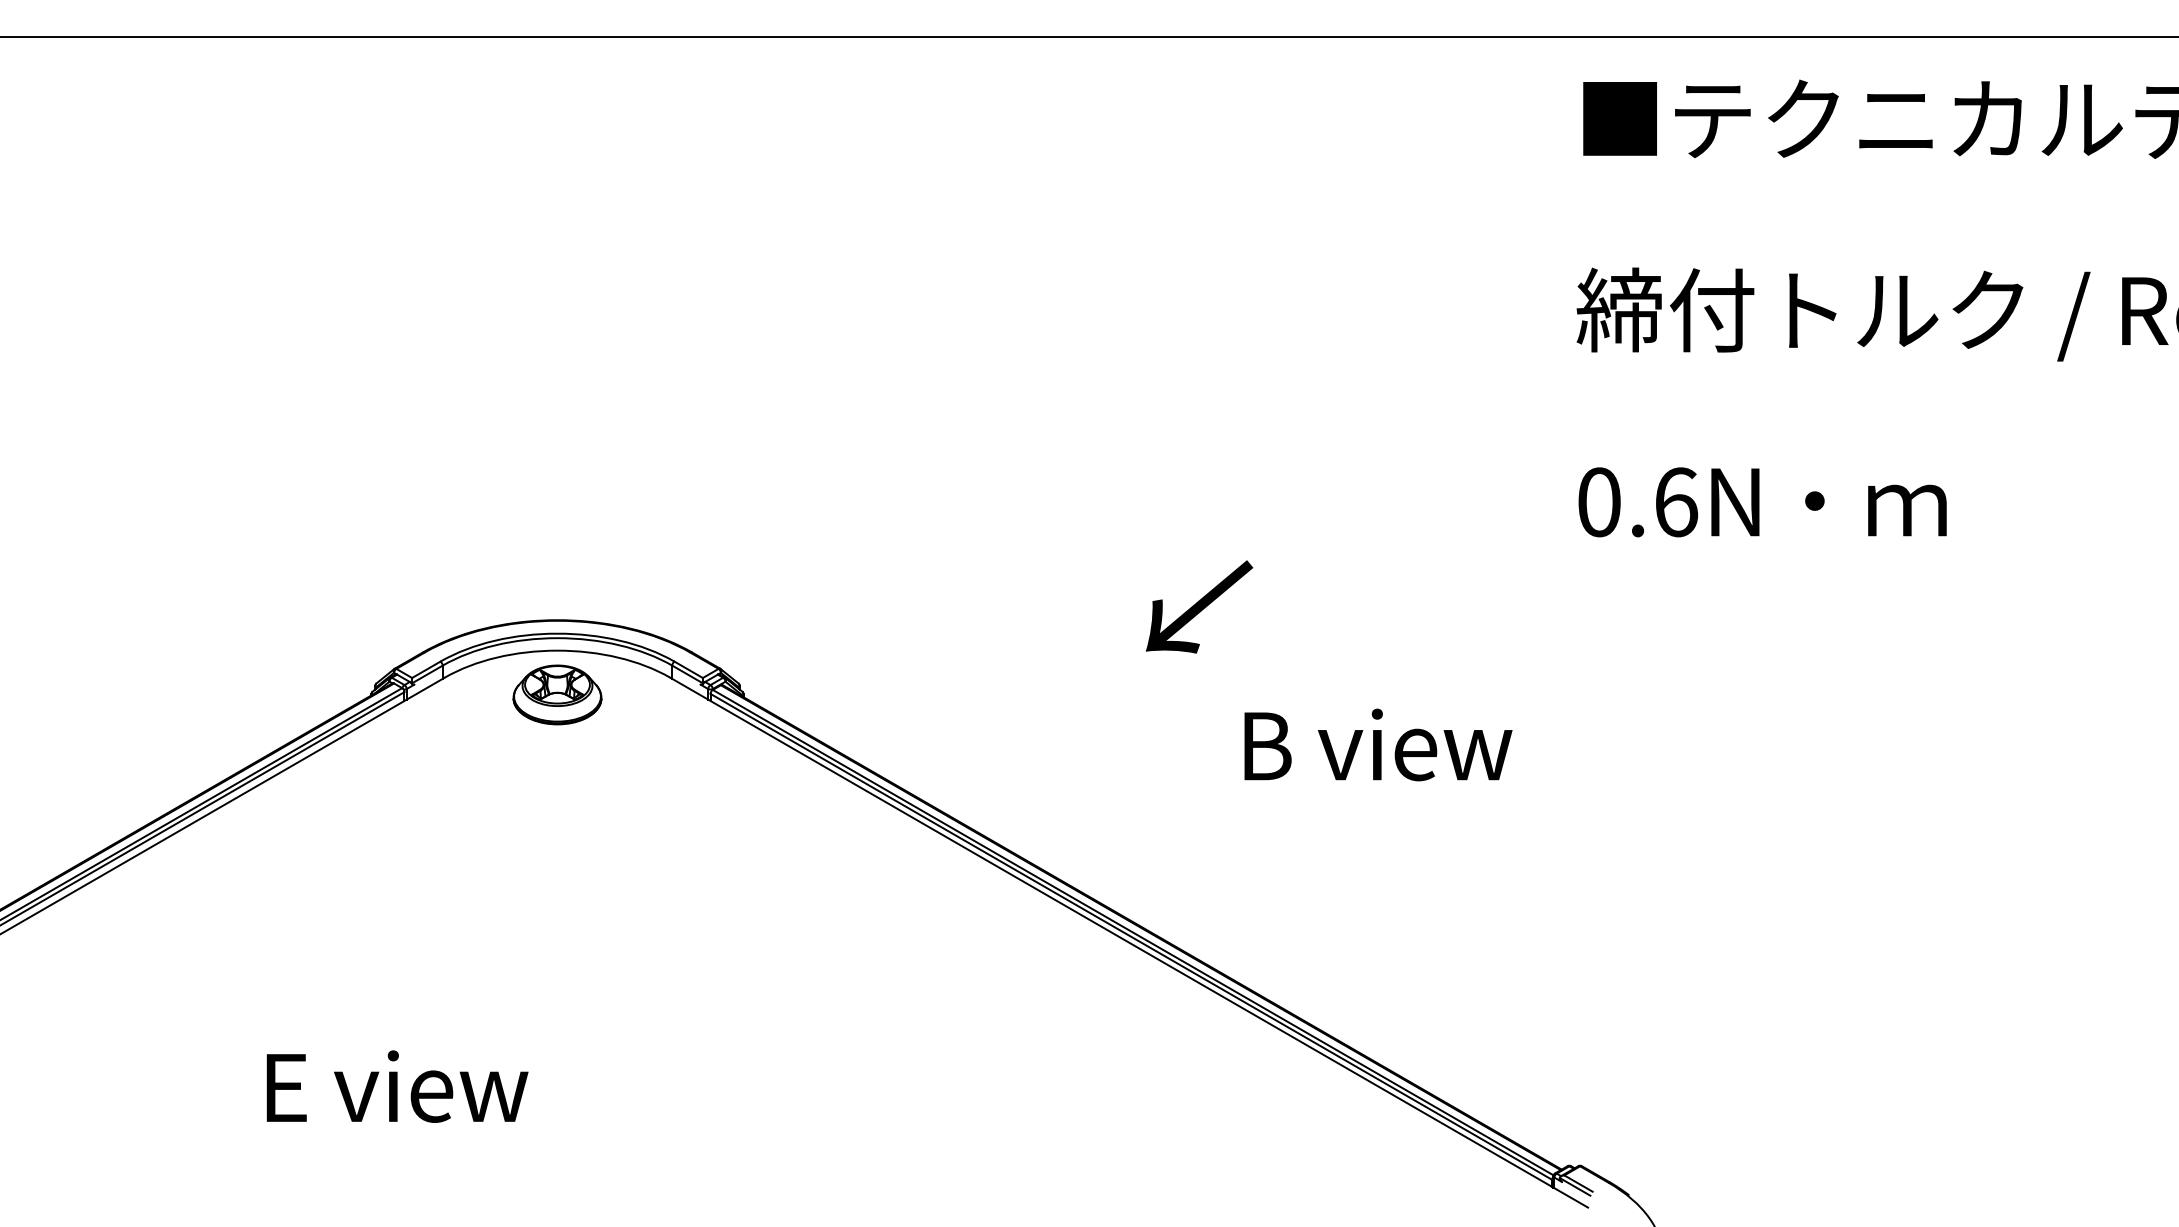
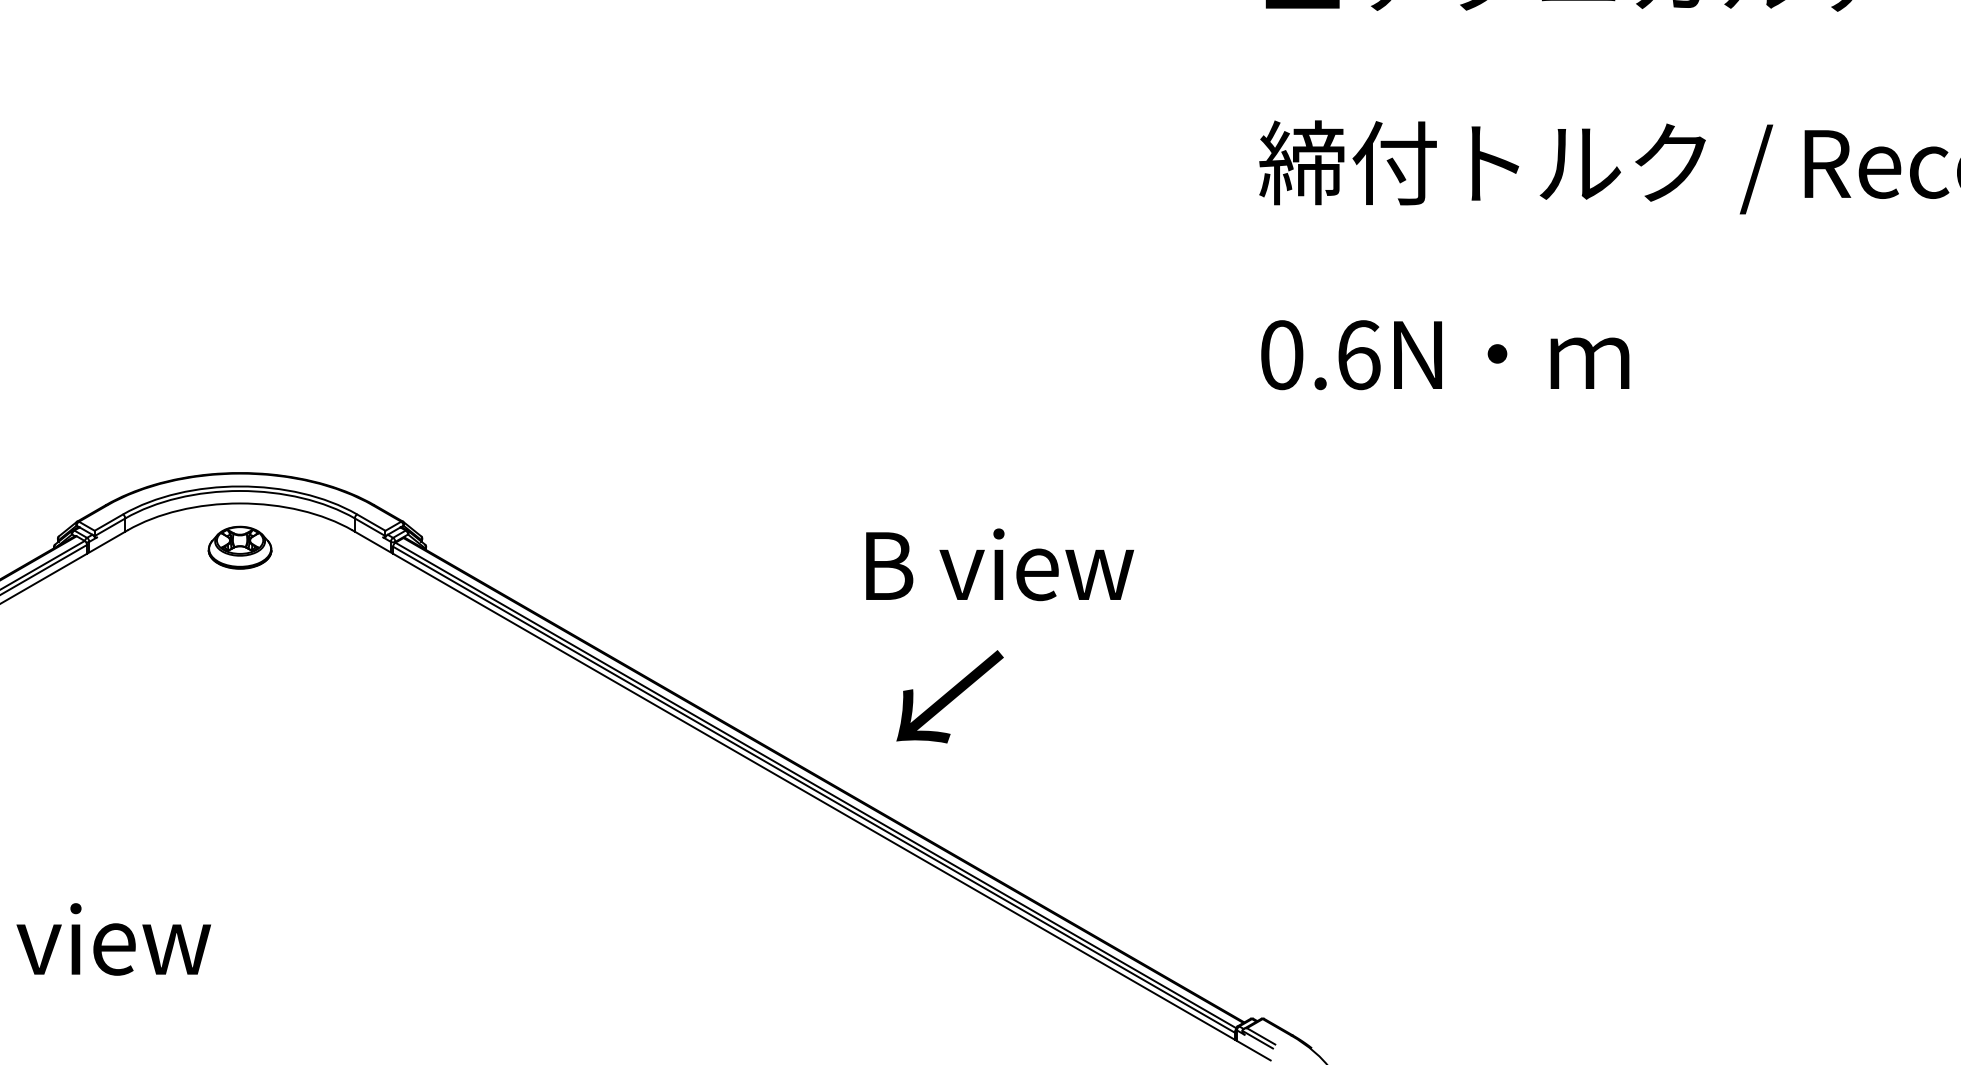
text: (1199, 606) -> (950, 696), moved
part: (557, 694) -> (240, 547), size x0.71
text: (1378, 744) -> (1000, 564), moved

